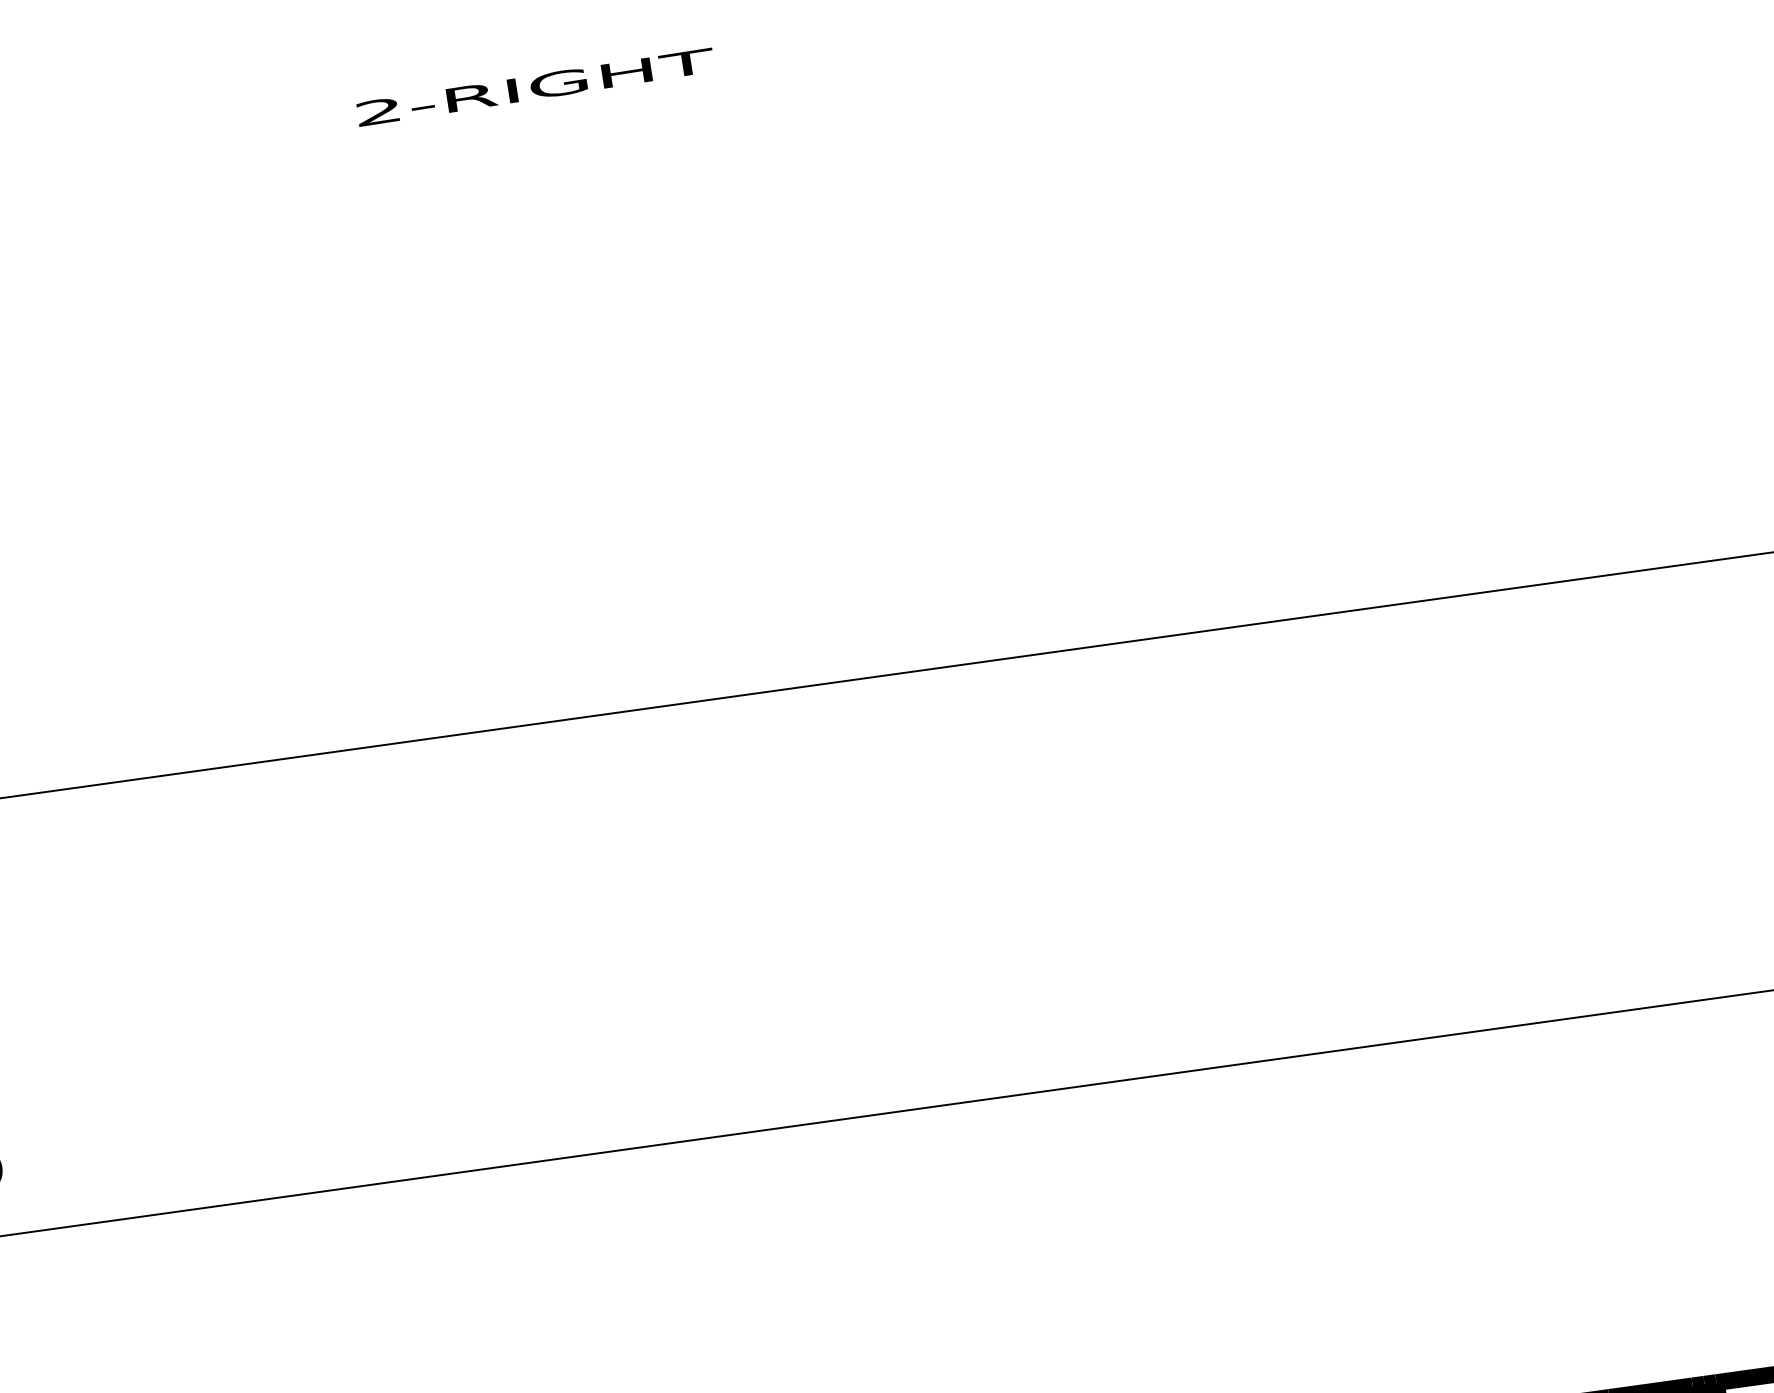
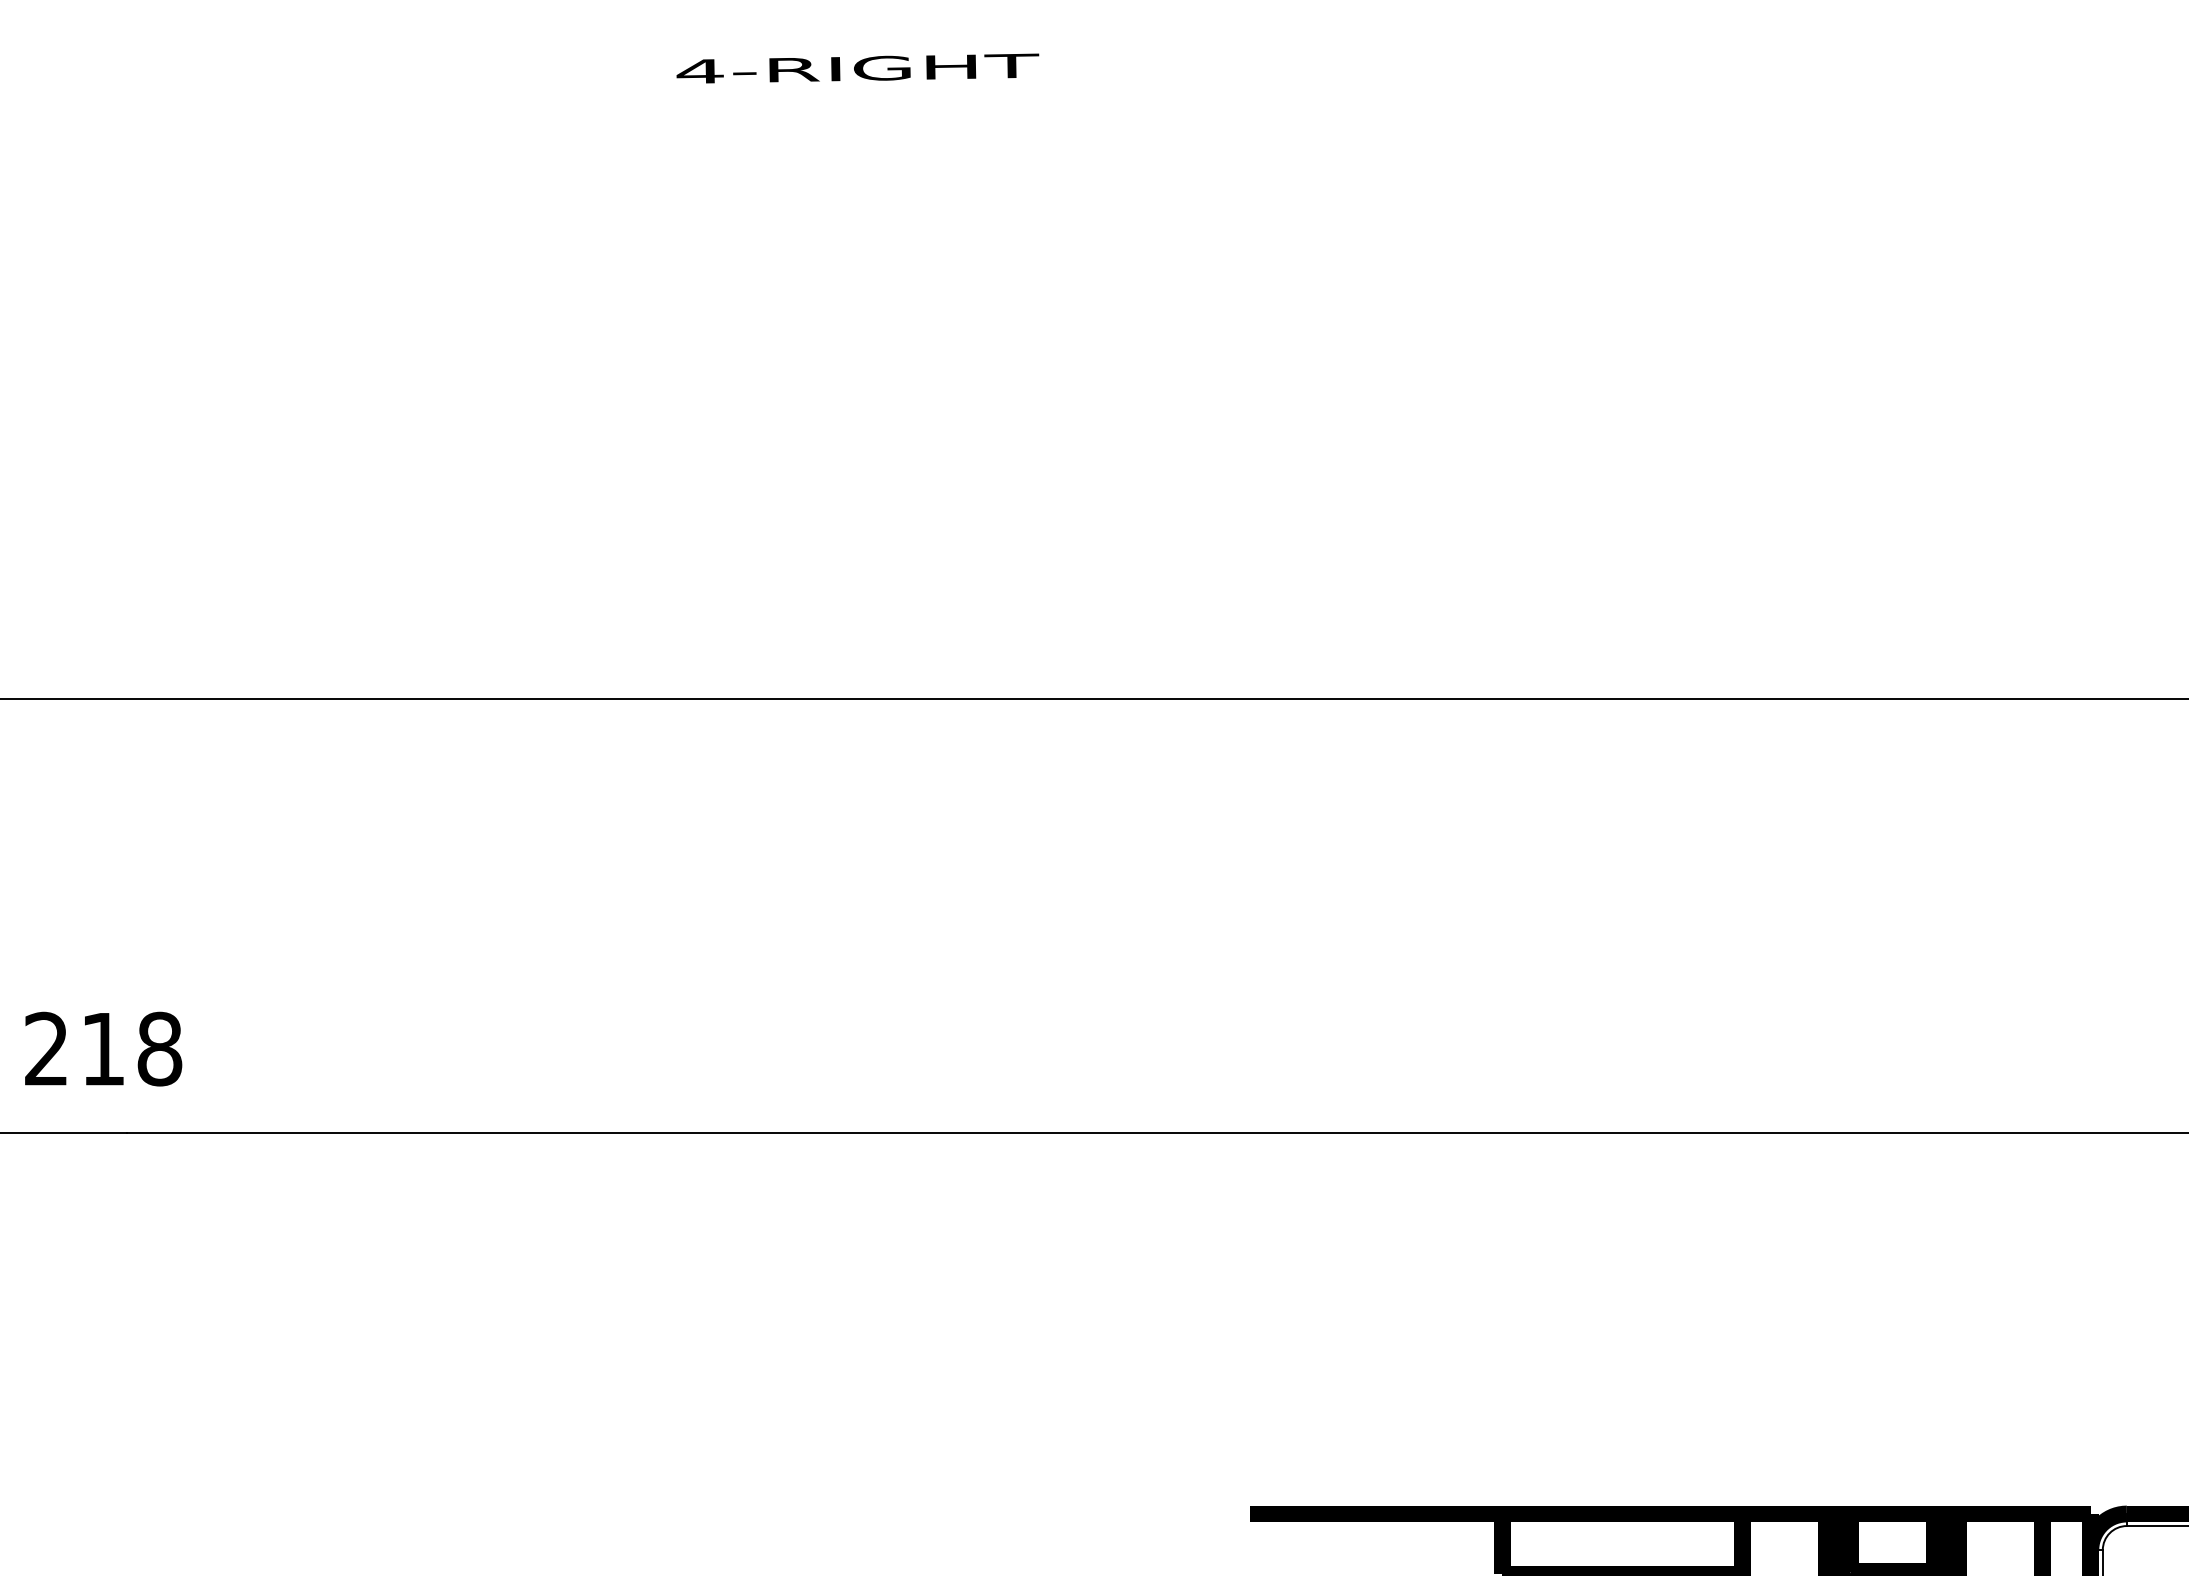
text: (378, 111) -> (699, 71), 2-RIGHT -> 4-RIGHT

